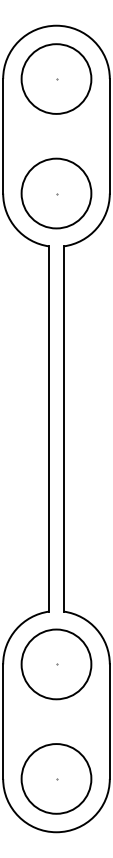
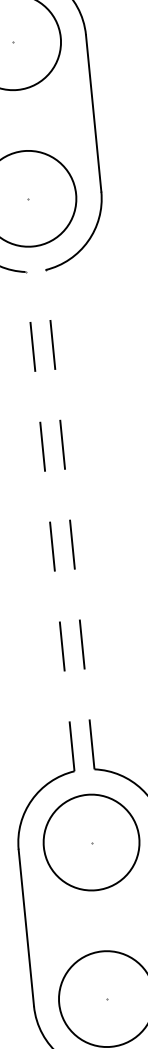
line: (49, 429) -> (50, 522), solid -> dashed
line: (63, 429) -> (69, 520), solid -> dashed

